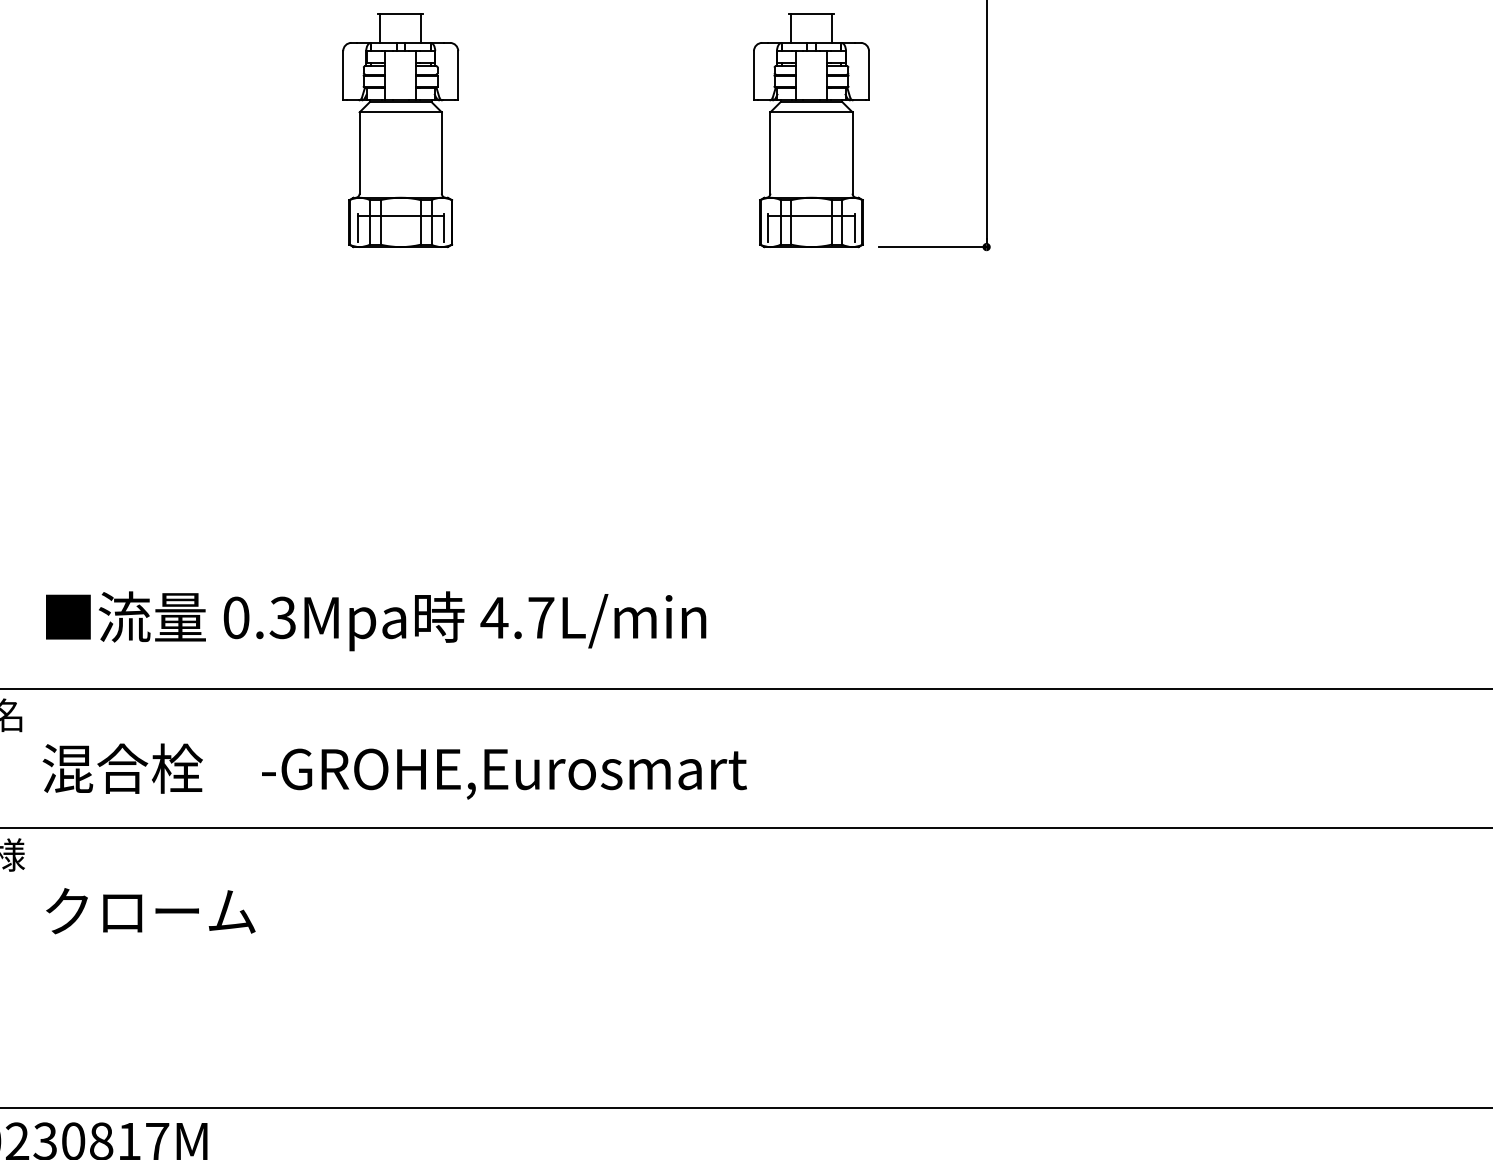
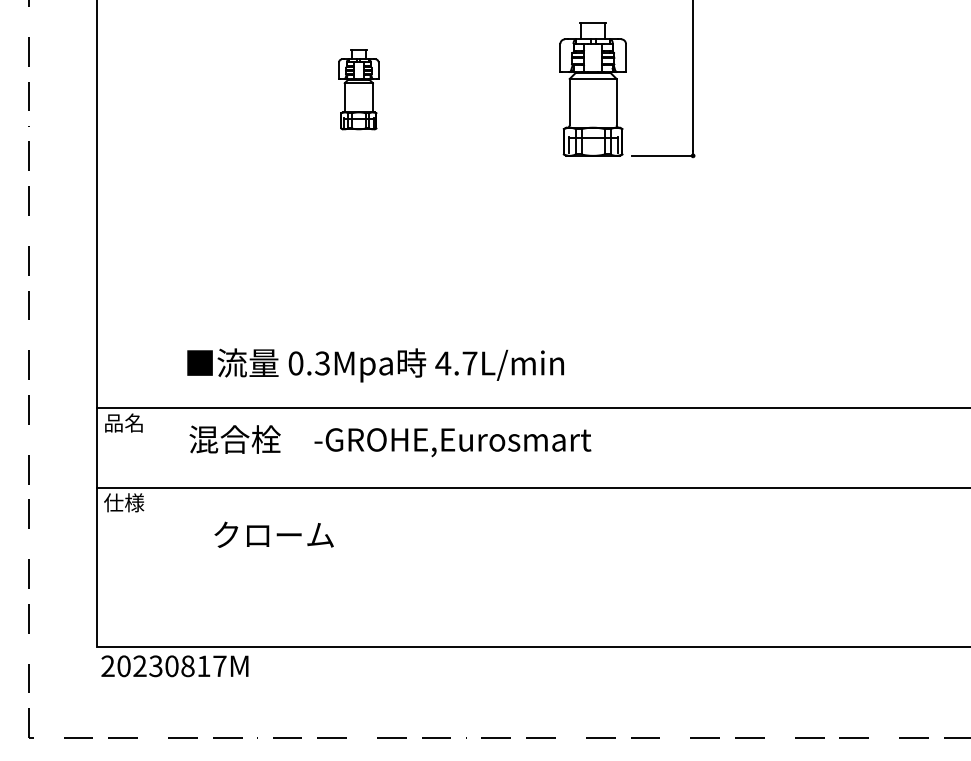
part: (400, 130) -> (358, 89), size x0.6
text: (375, 621) -> (375, 365), moved
text: (395, 772) -> (390, 441), moved
text: (149, 910) -> (273, 534), moved

